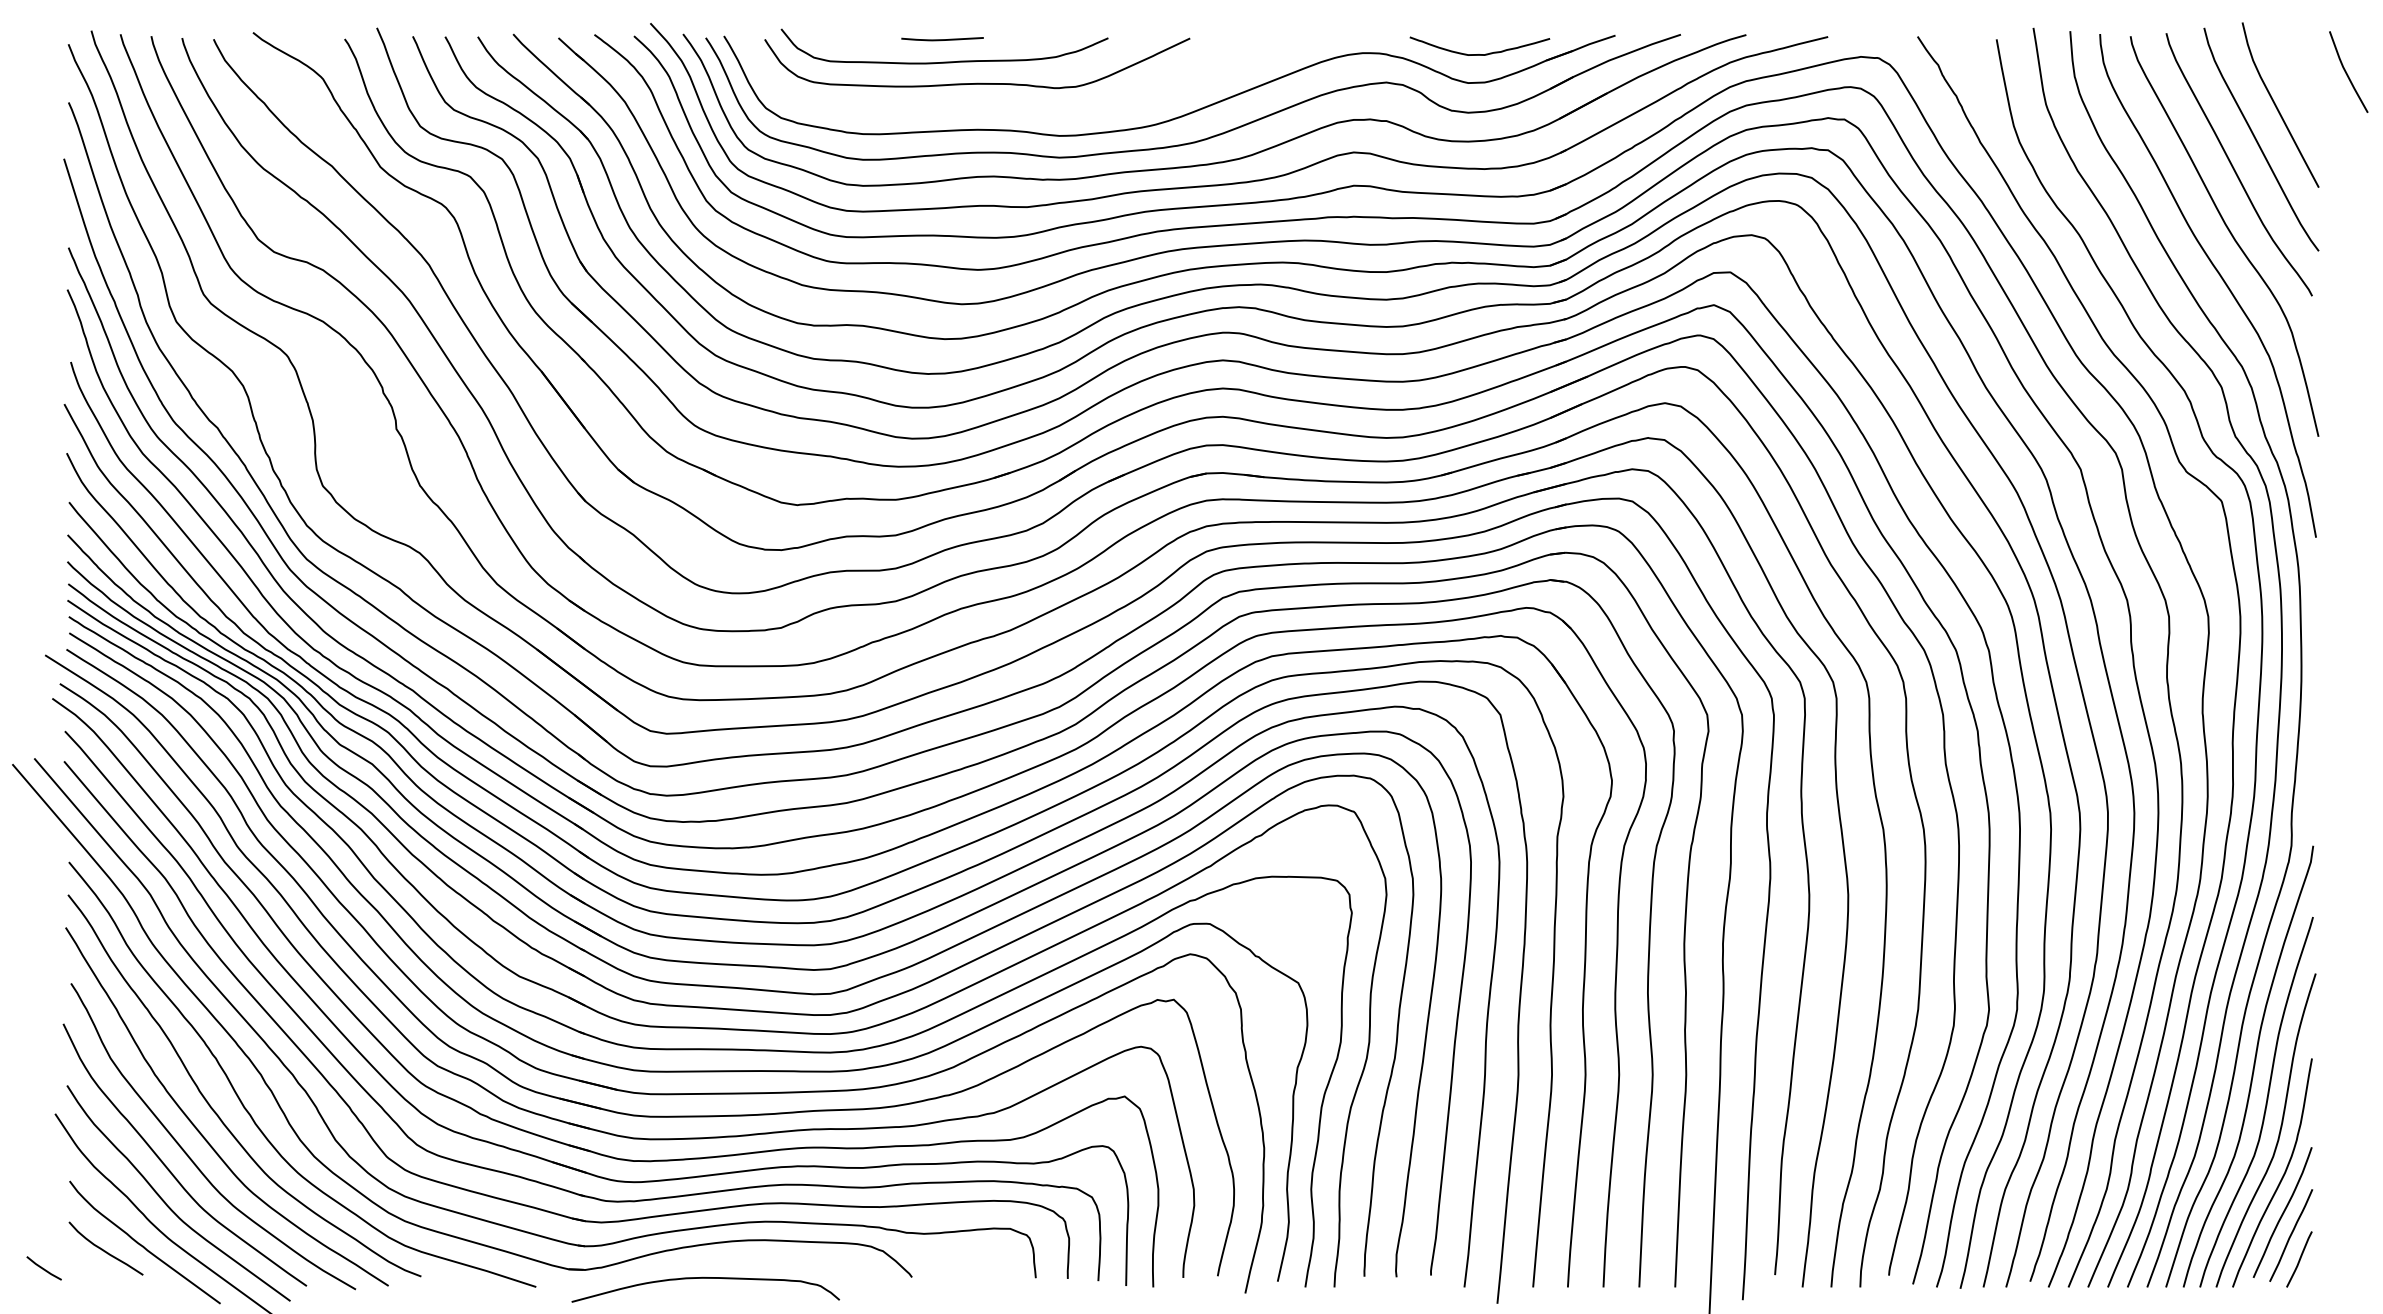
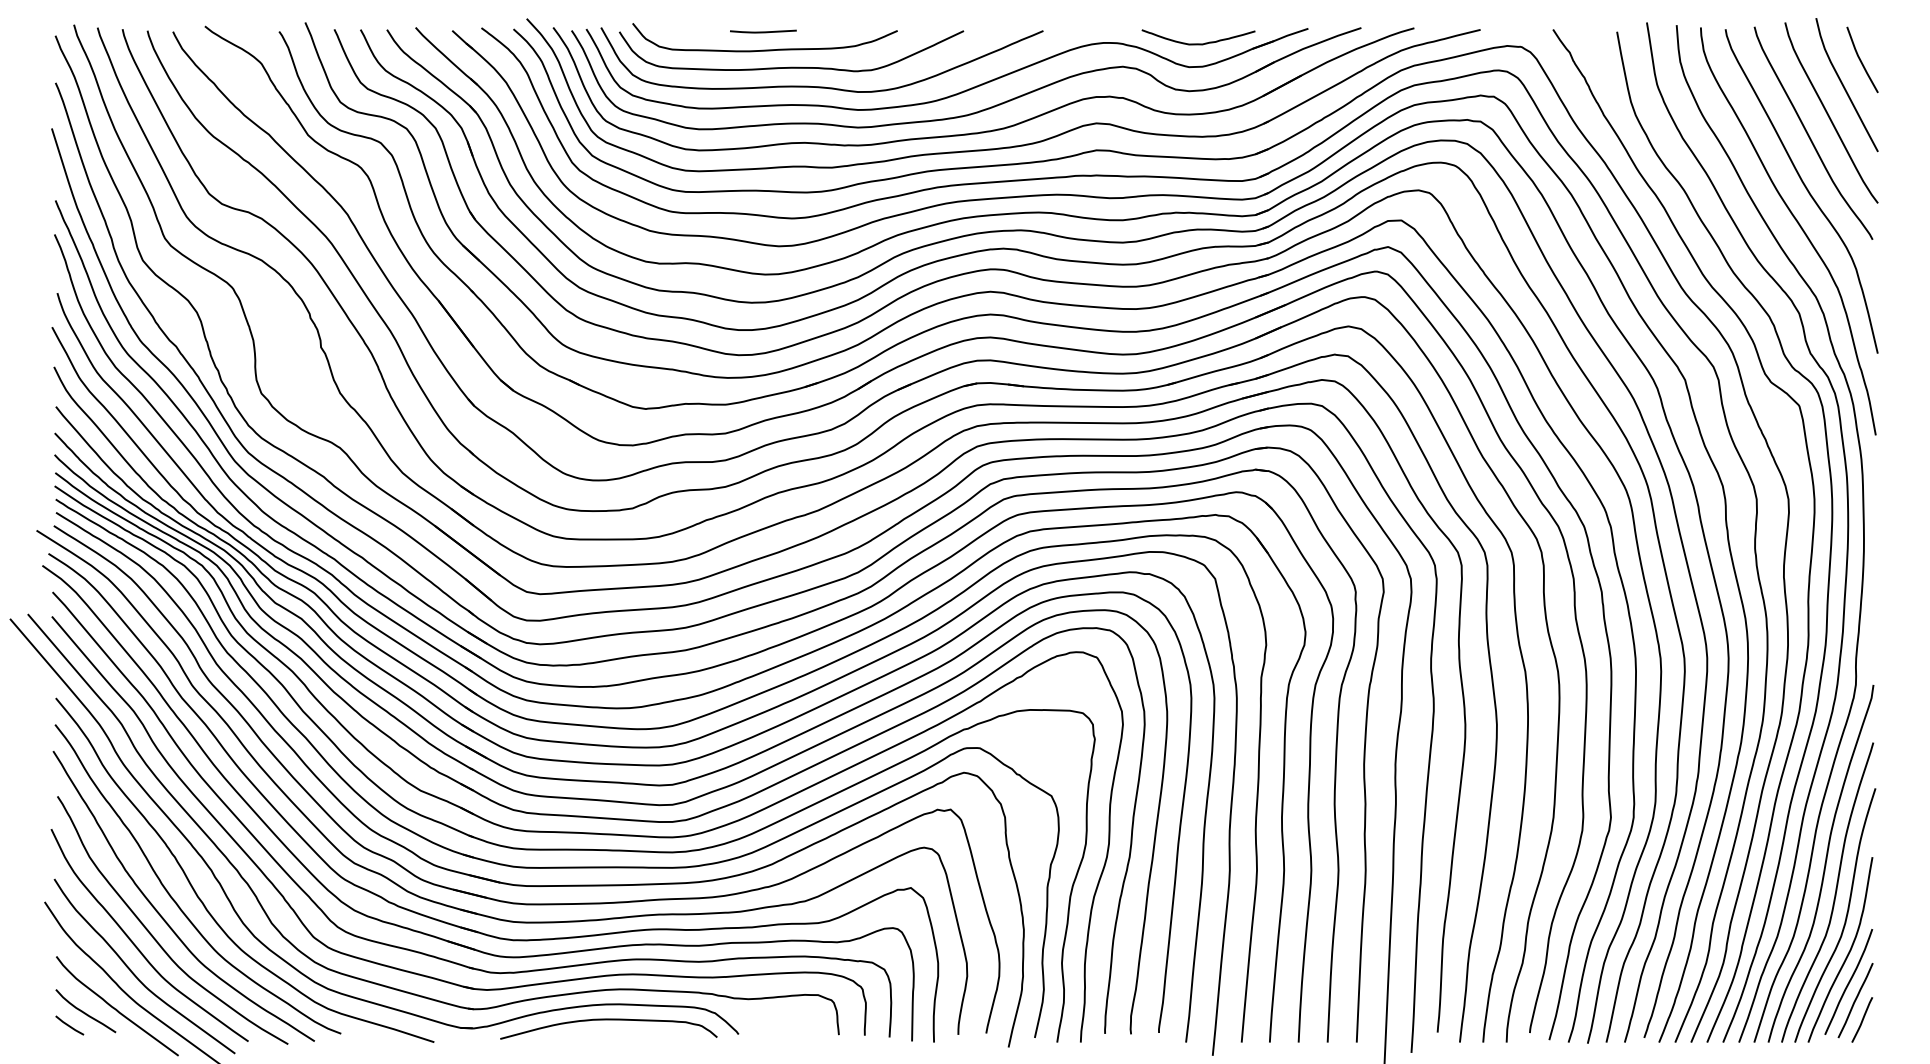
line: (2346, 71) -> (1860, 59), moved
curve: (1010, 106) -> (818, 86), added
line: (43, 1268) -> (69, 1025), moved
curve: (705, 1278) -> (608, 1019), moved

